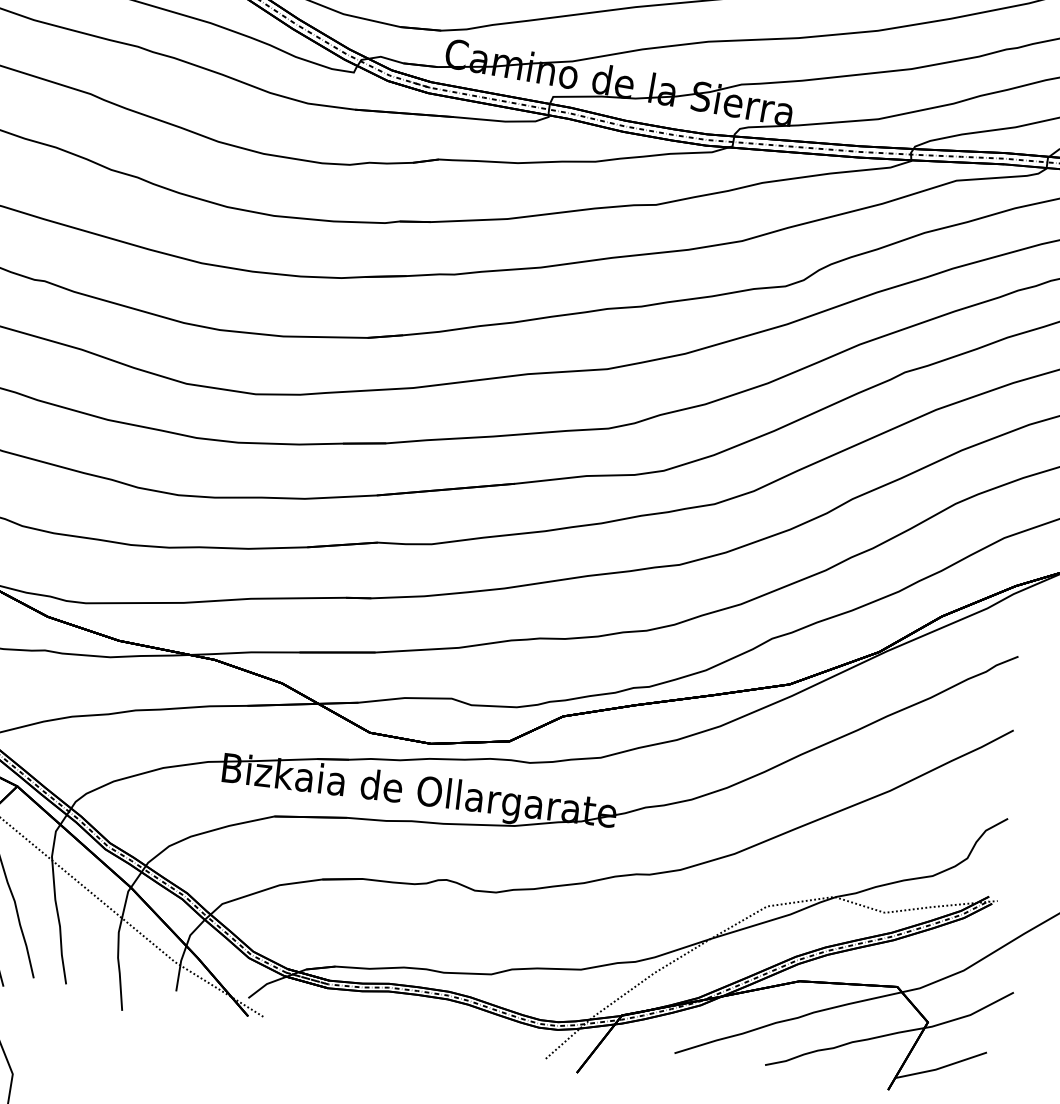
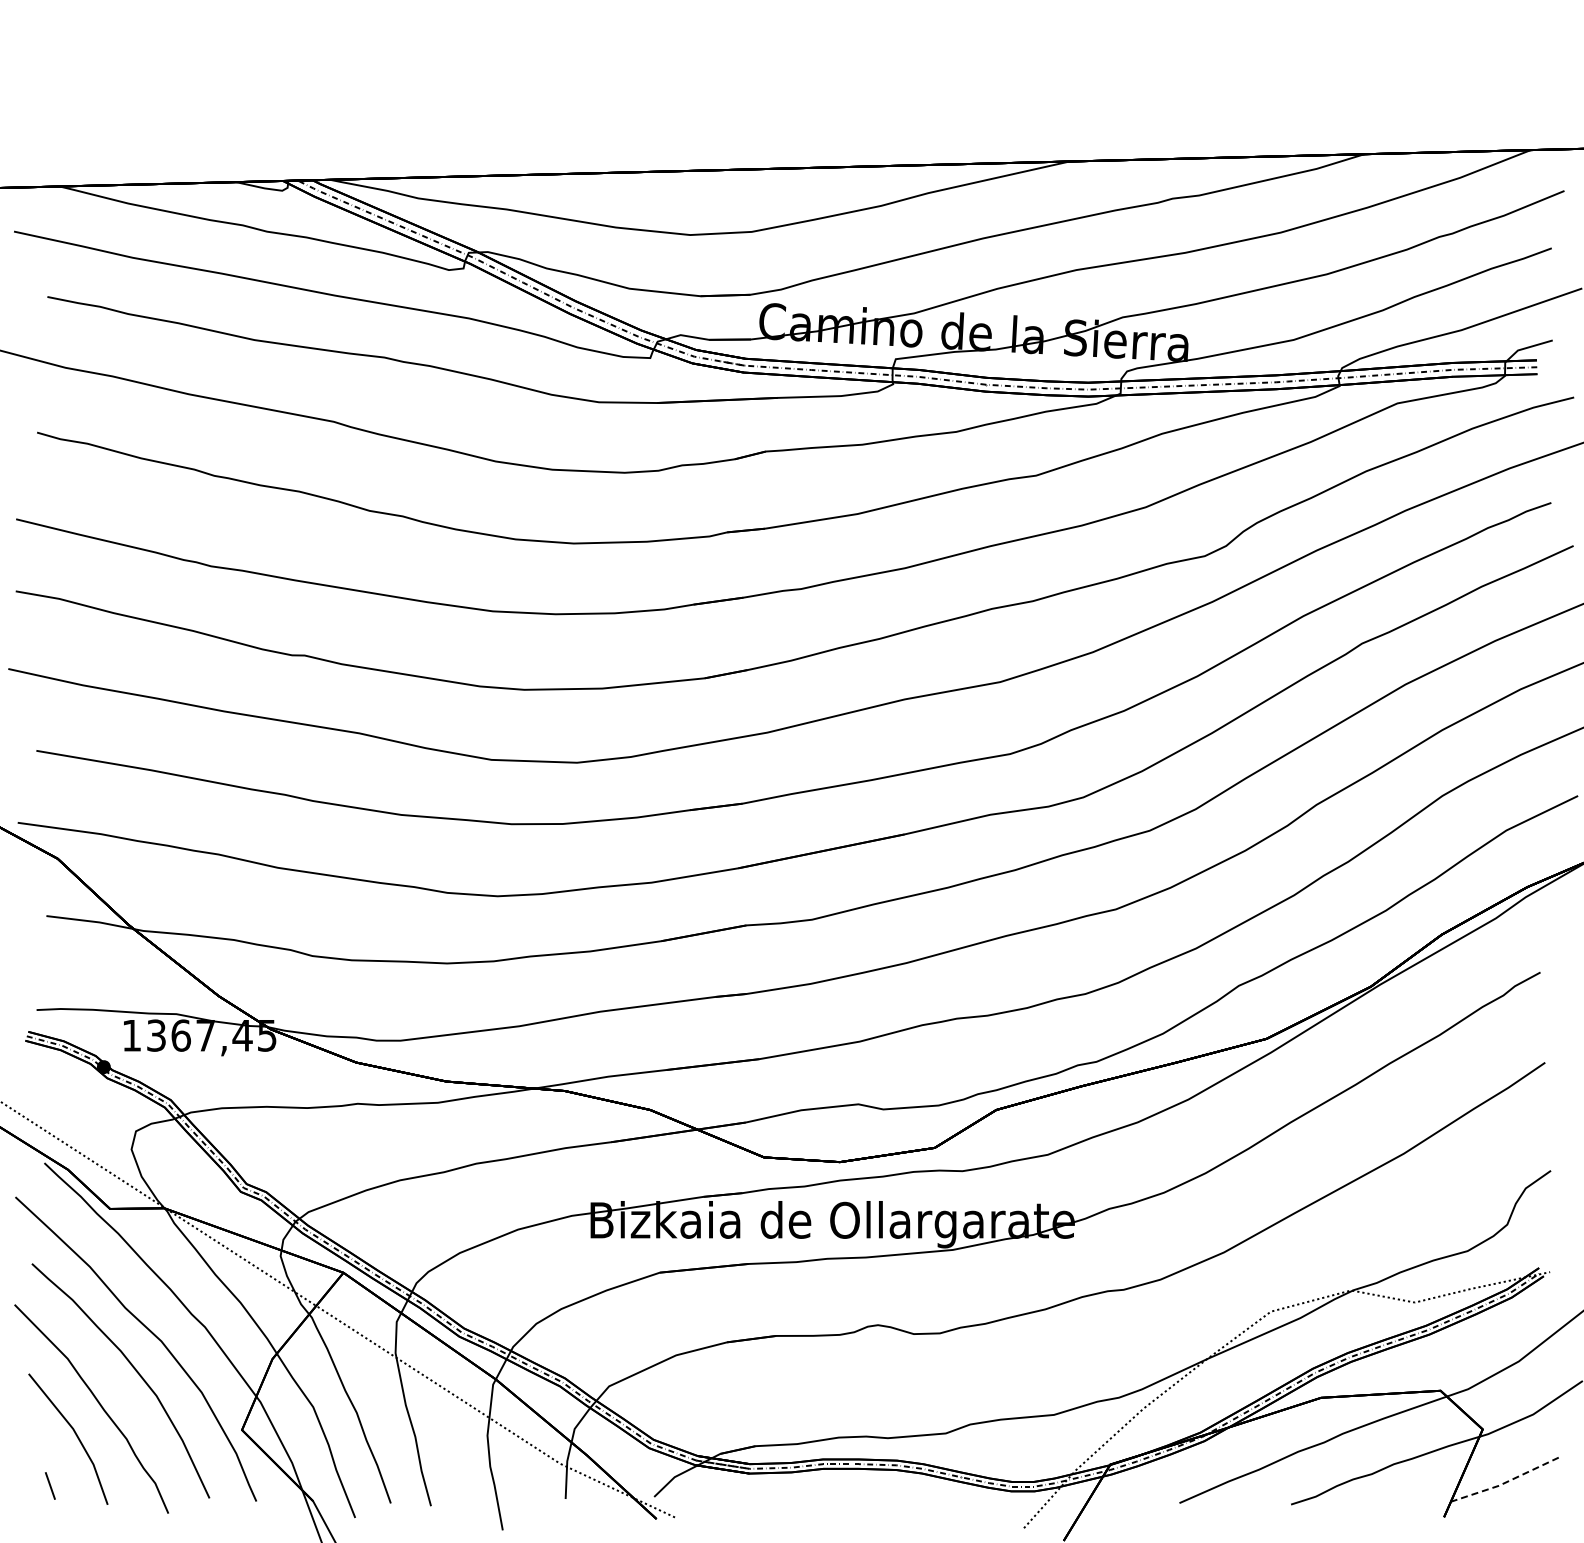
line: (941, 1067) -> (1505, 1482), solid -> dashed

